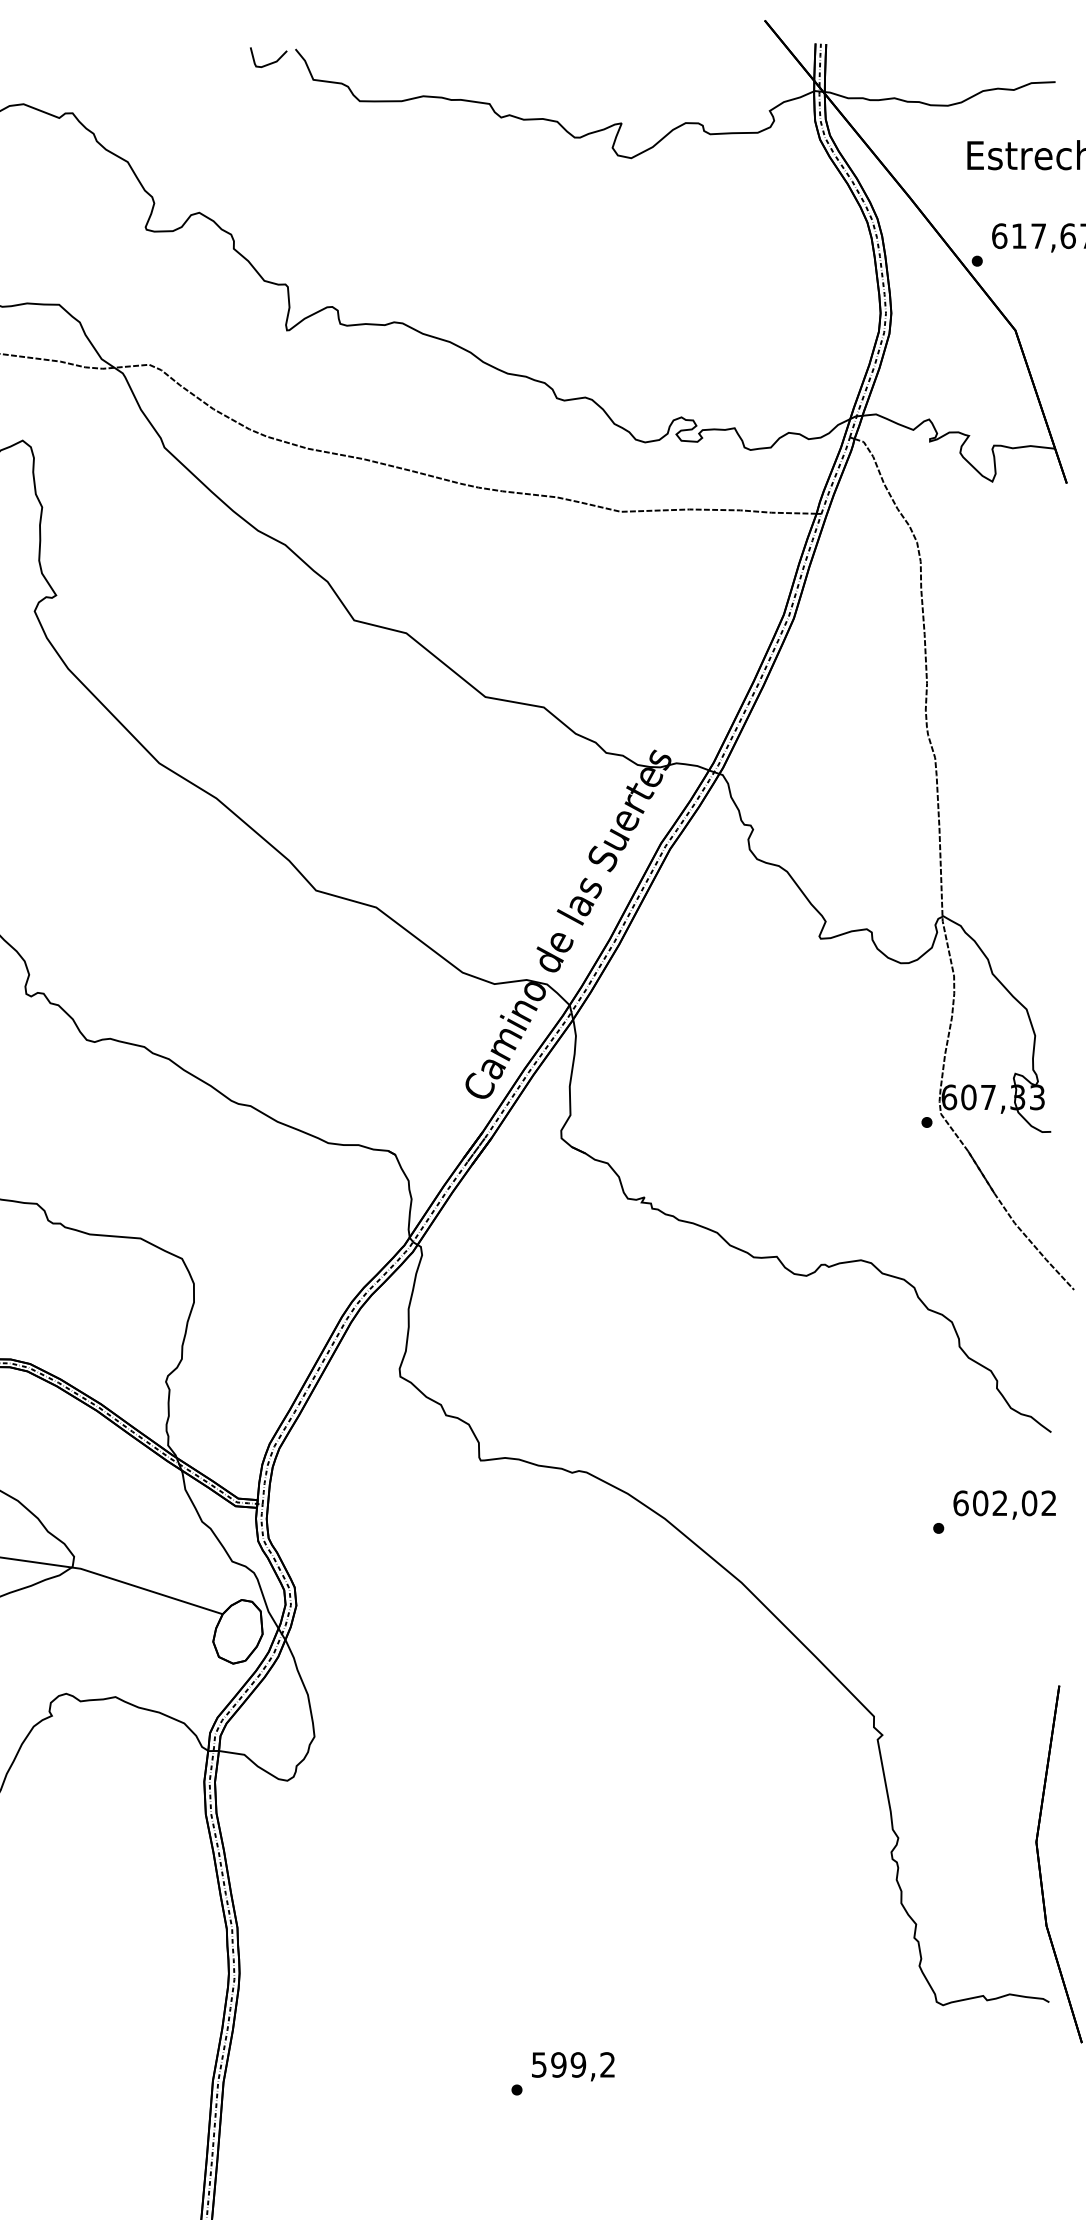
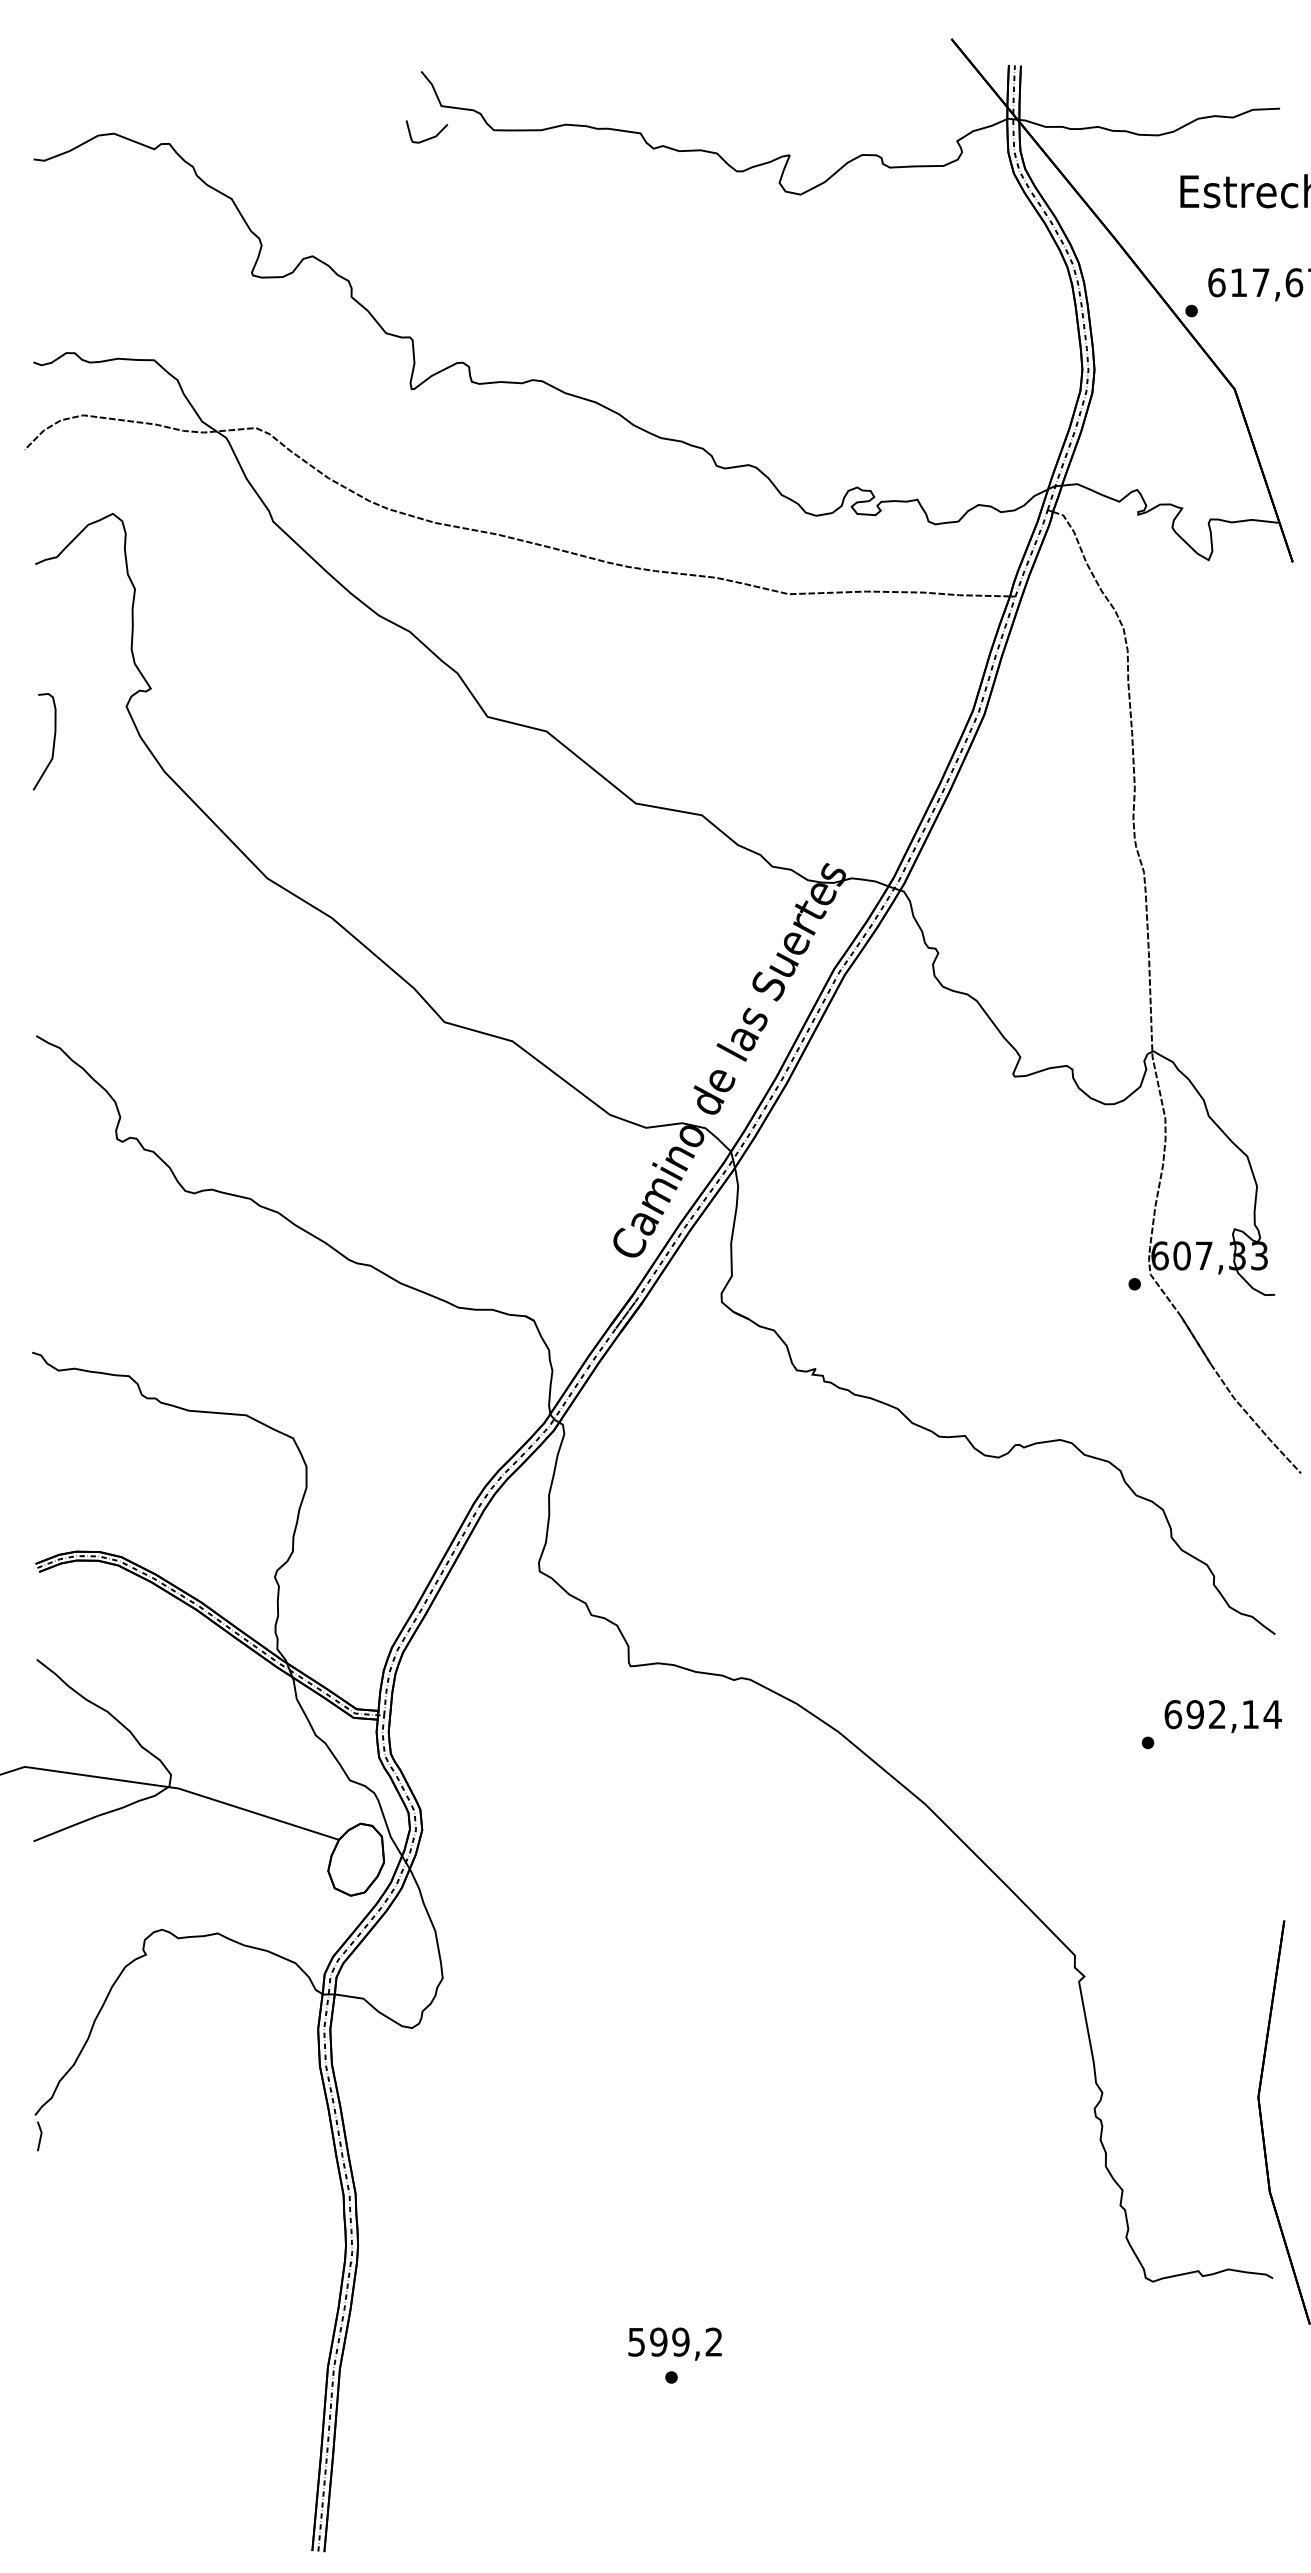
curve: (270, 62) -> (429, 137), moved
text: (1014, 1503) -> (1233, 1714), 602,02 -> 692,14
text: (572, 2066) -> (674, 2343), moved

